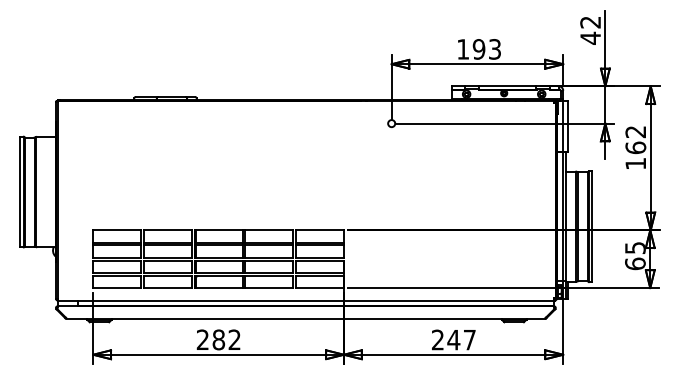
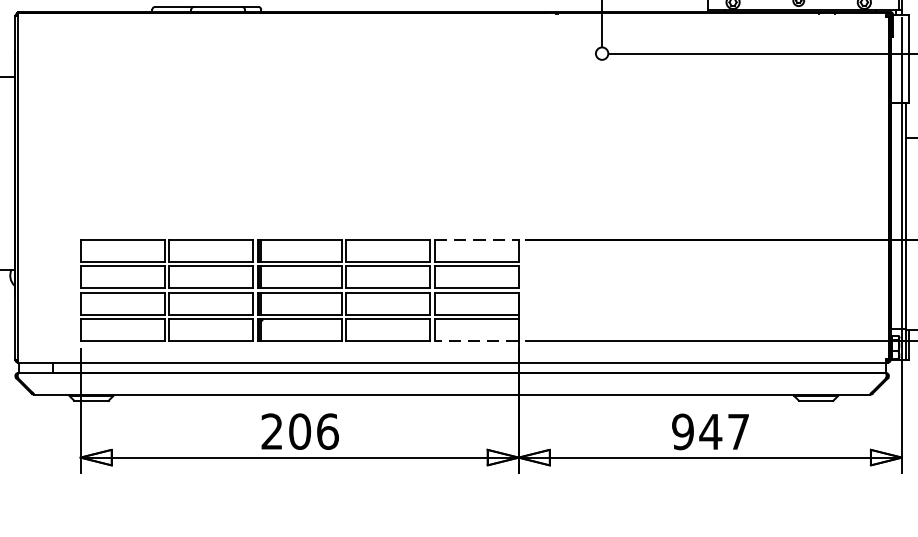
line: (319, 230) -> (475, 240), solid -> dashed
line: (319, 288) -> (475, 341), solid -> dashed
text: (226, 339) -> (313, 430), 282 -> 206
text: (437, 339) -> (682, 430), 247 -> 947

